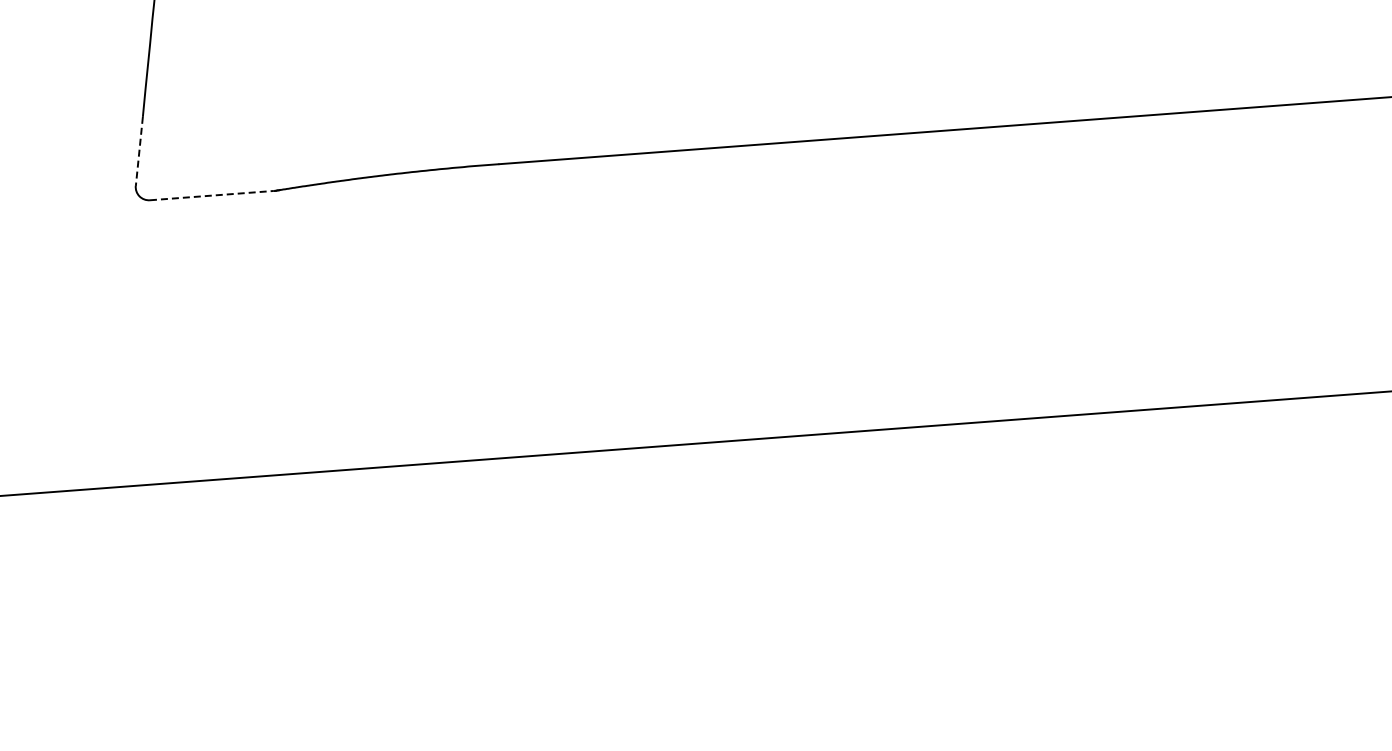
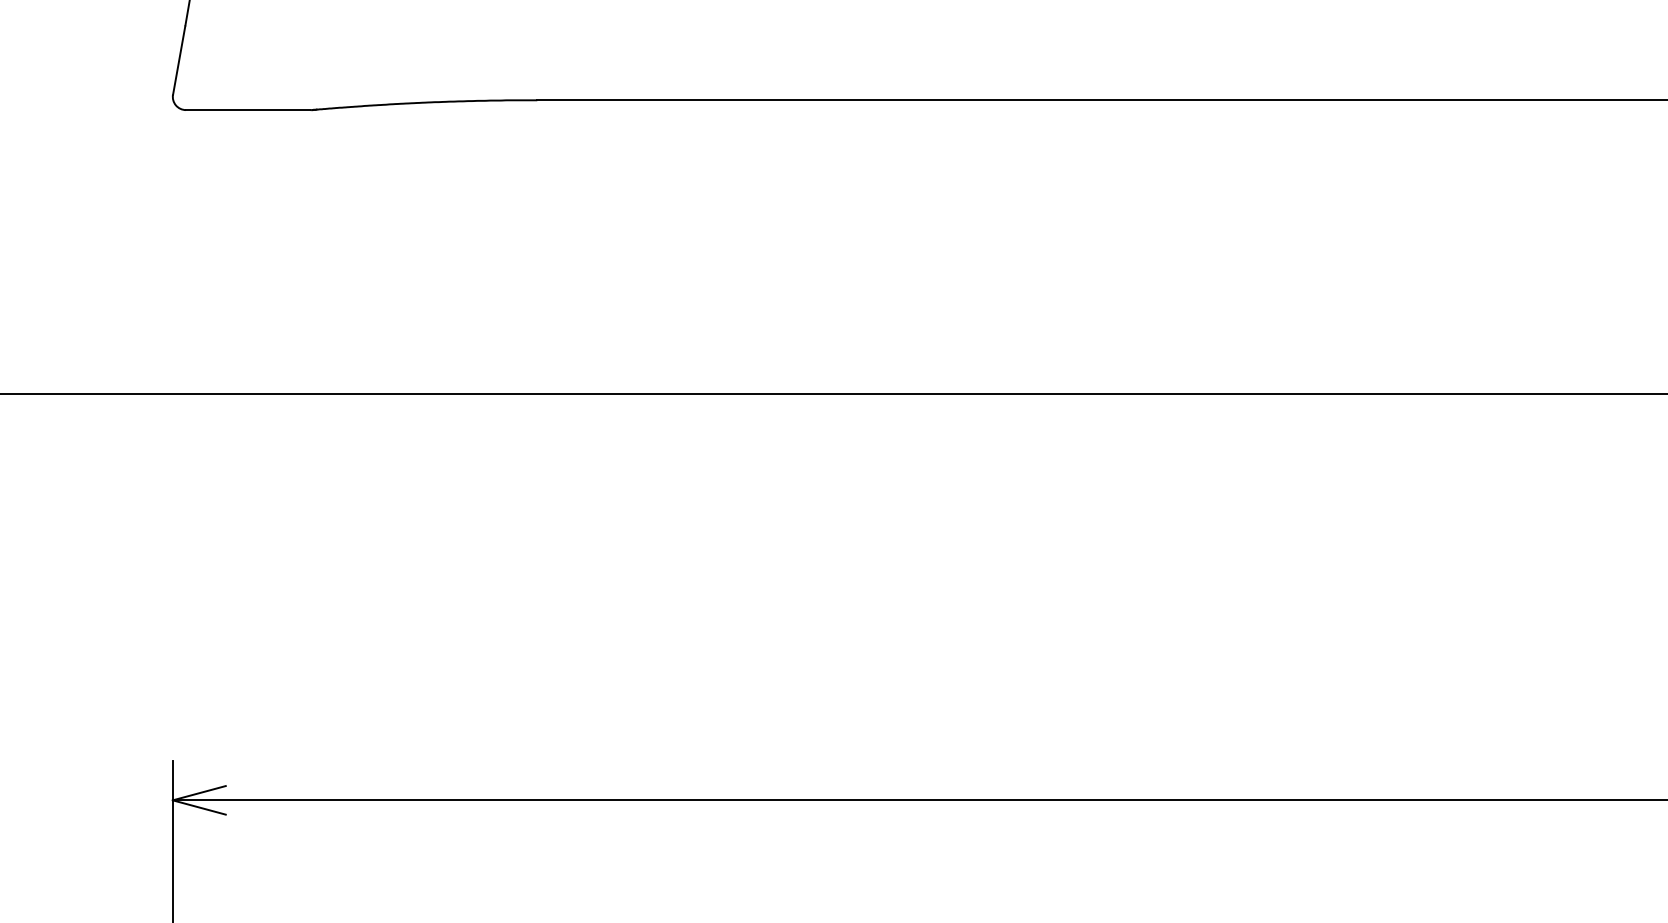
line: (139, 151) -> (179, 60), dashed -> solid
line: (212, 195) -> (248, 110), dashed -> solid

